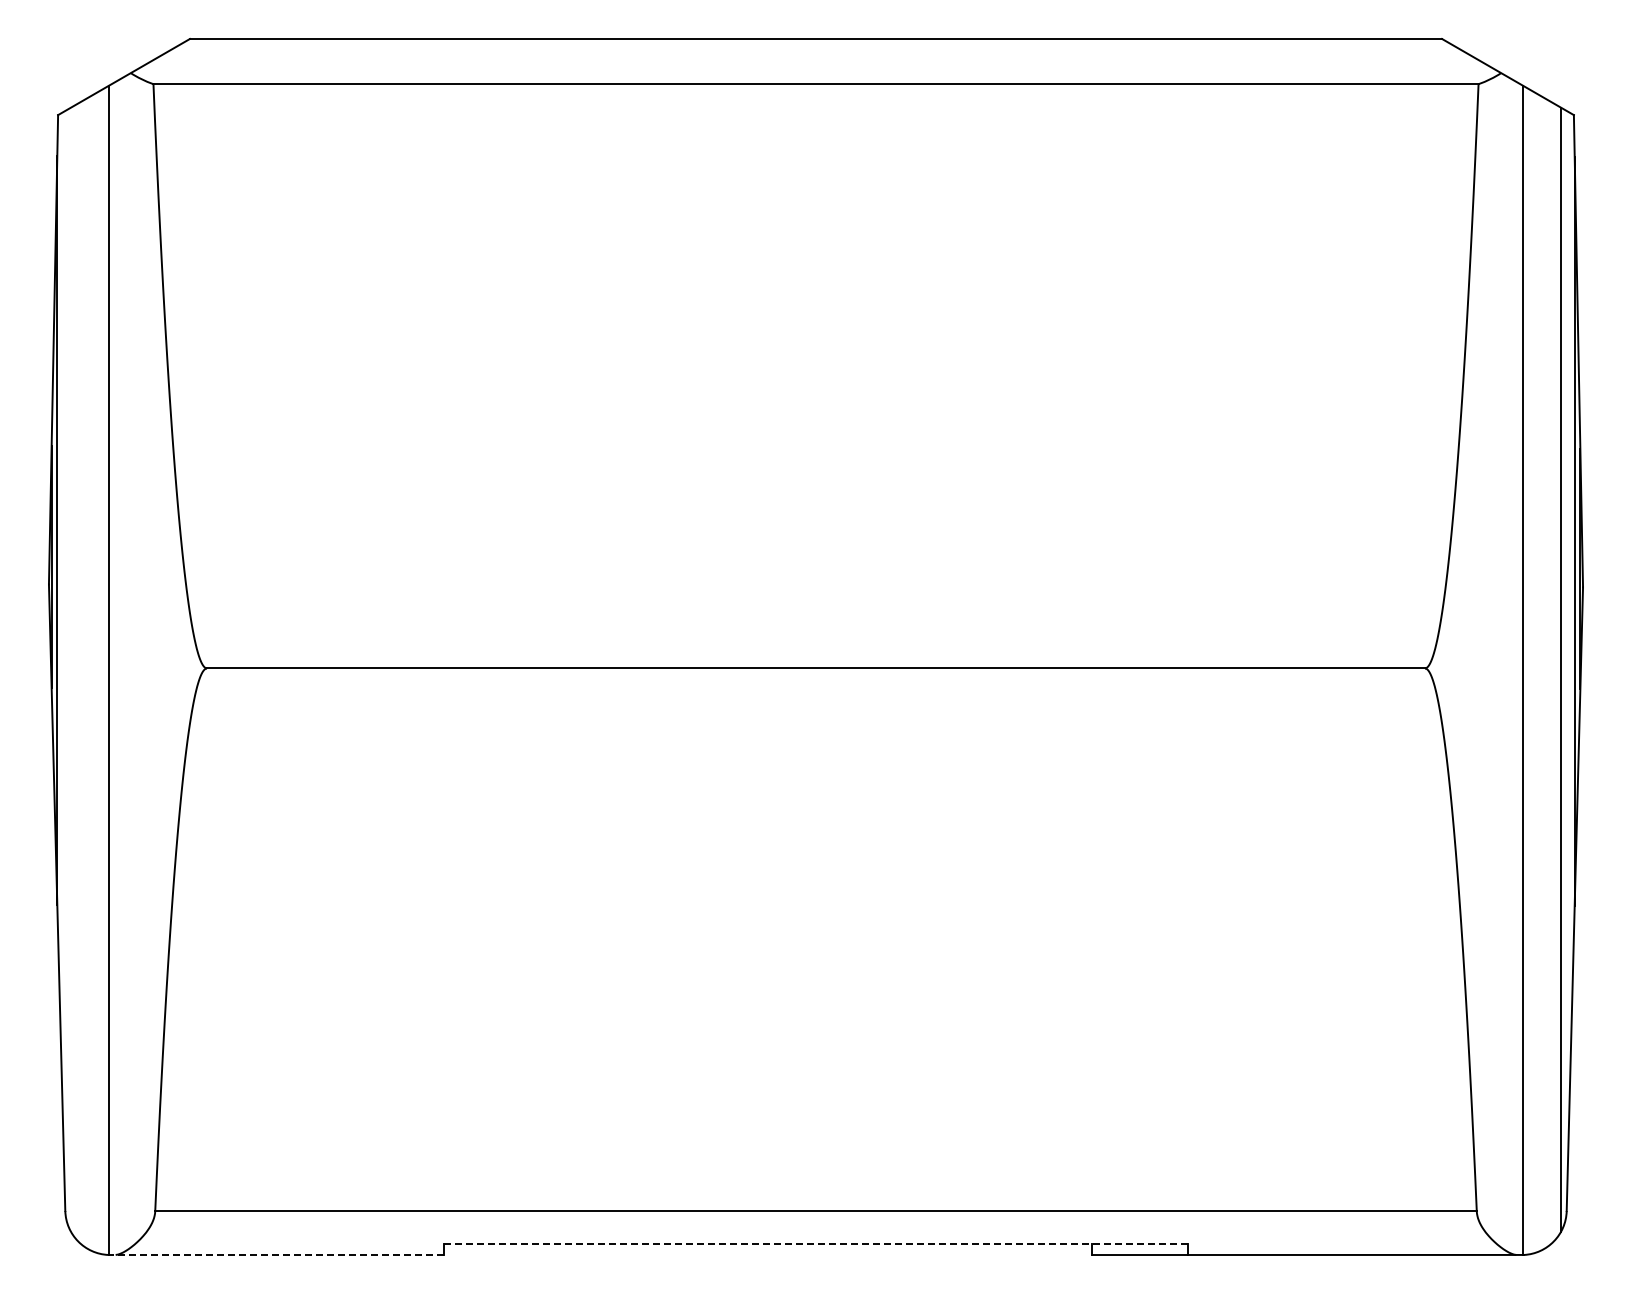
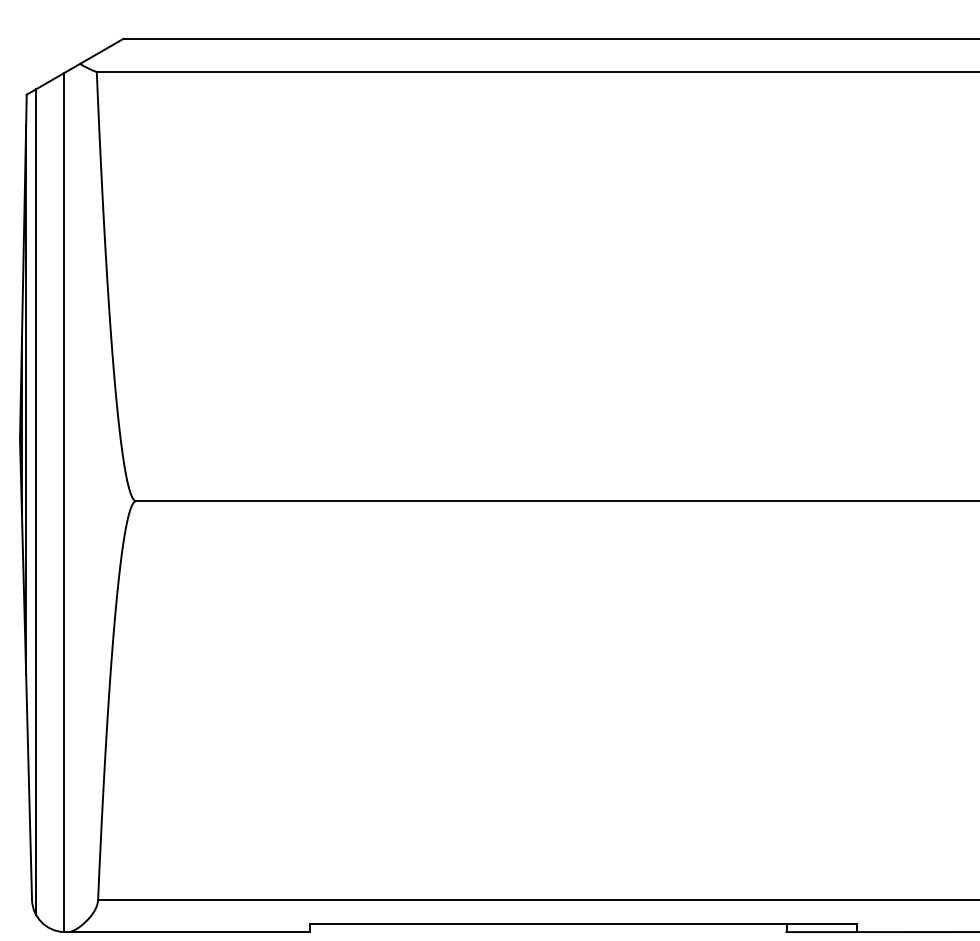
line: (71, 669) -> (36, 501), added
line: (816, 1243) -> (583, 923), dashed -> solid
line: (276, 1254) -> (187, 931), dashed -> solid

